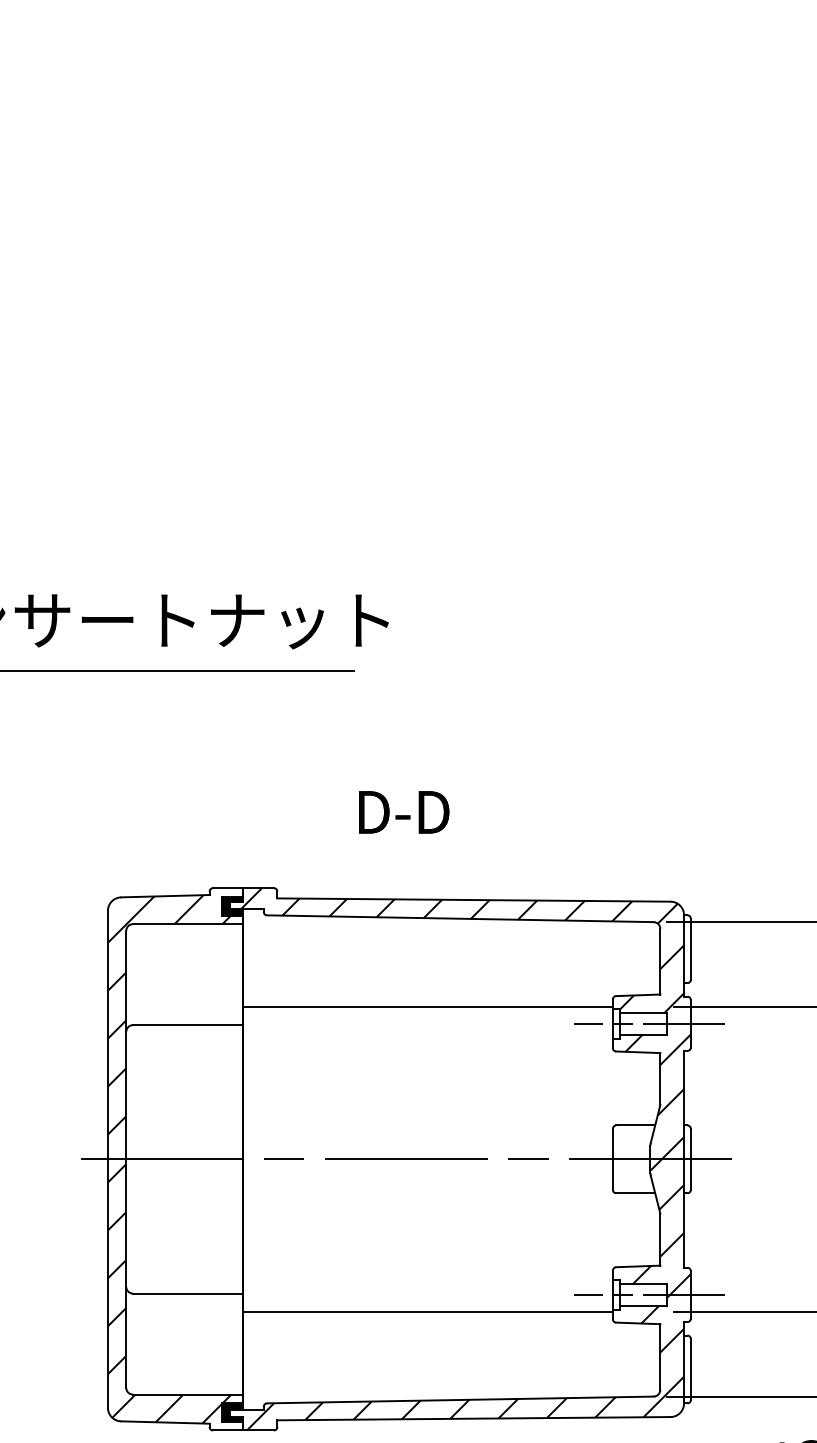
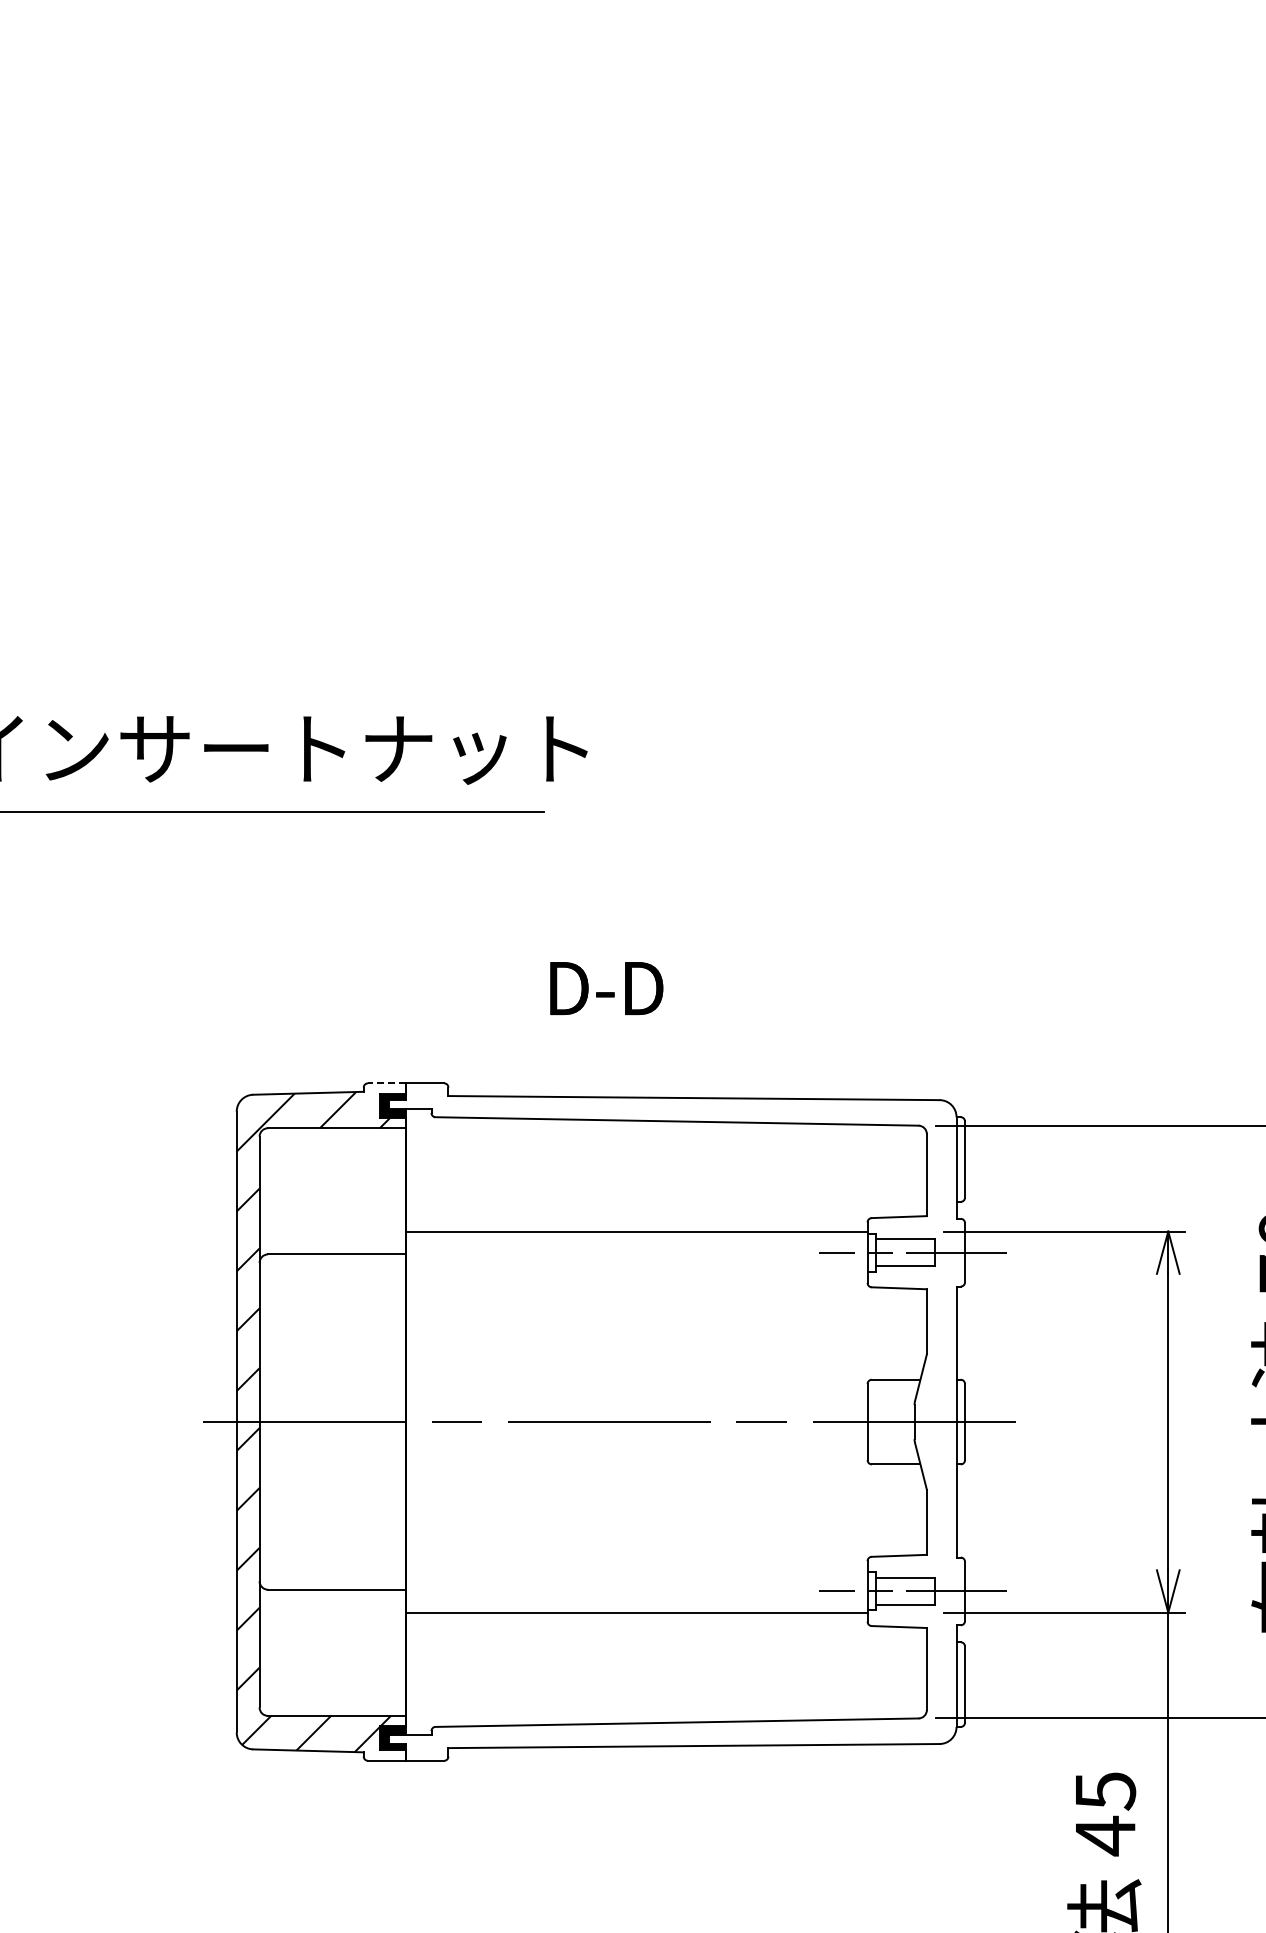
line: (227, 888) -> (386, 1083), solid -> dashed
hatch: (466, 1158) -> (684, 1421), removed

